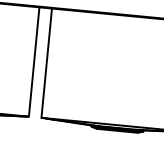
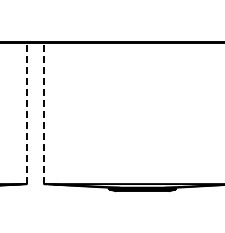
line: (34, 62) -> (27, 113), solid -> dashed
line: (46, 63) -> (43, 113), solid -> dashed

